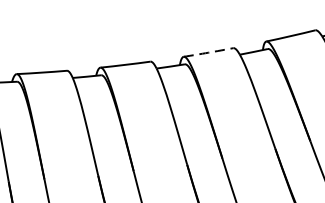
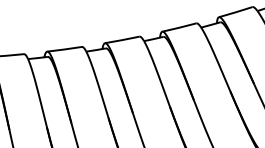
arc: (208, 52) -> (179, 27), dashed -> solid

